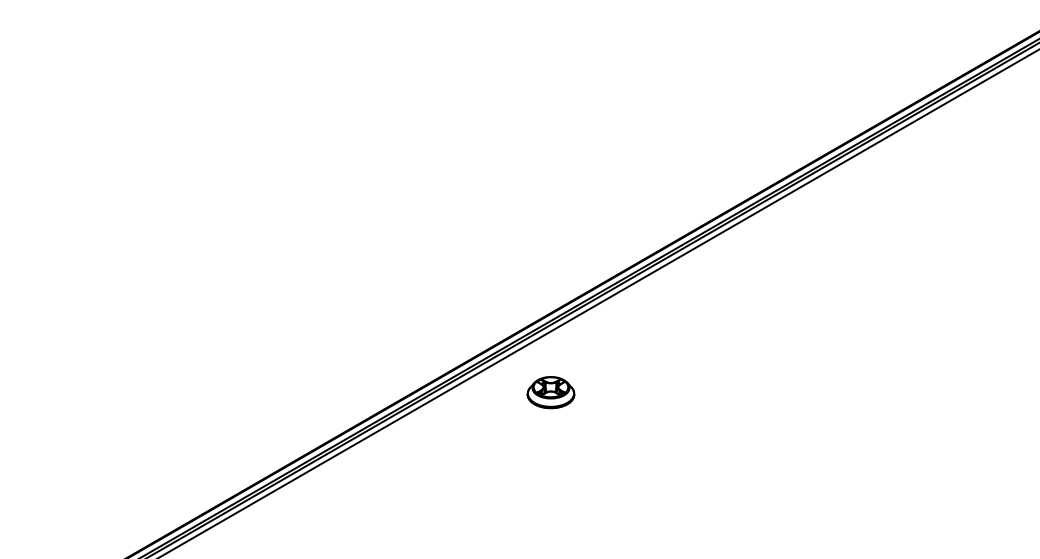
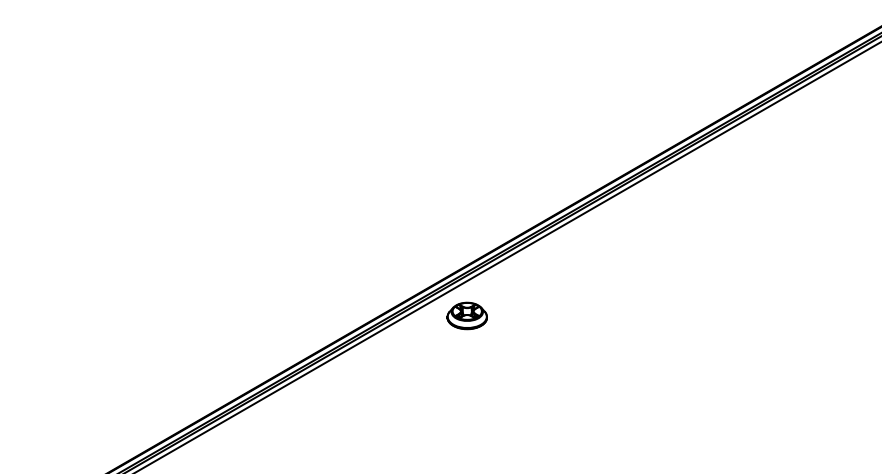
part: (550, 392) -> (466, 315), moved

